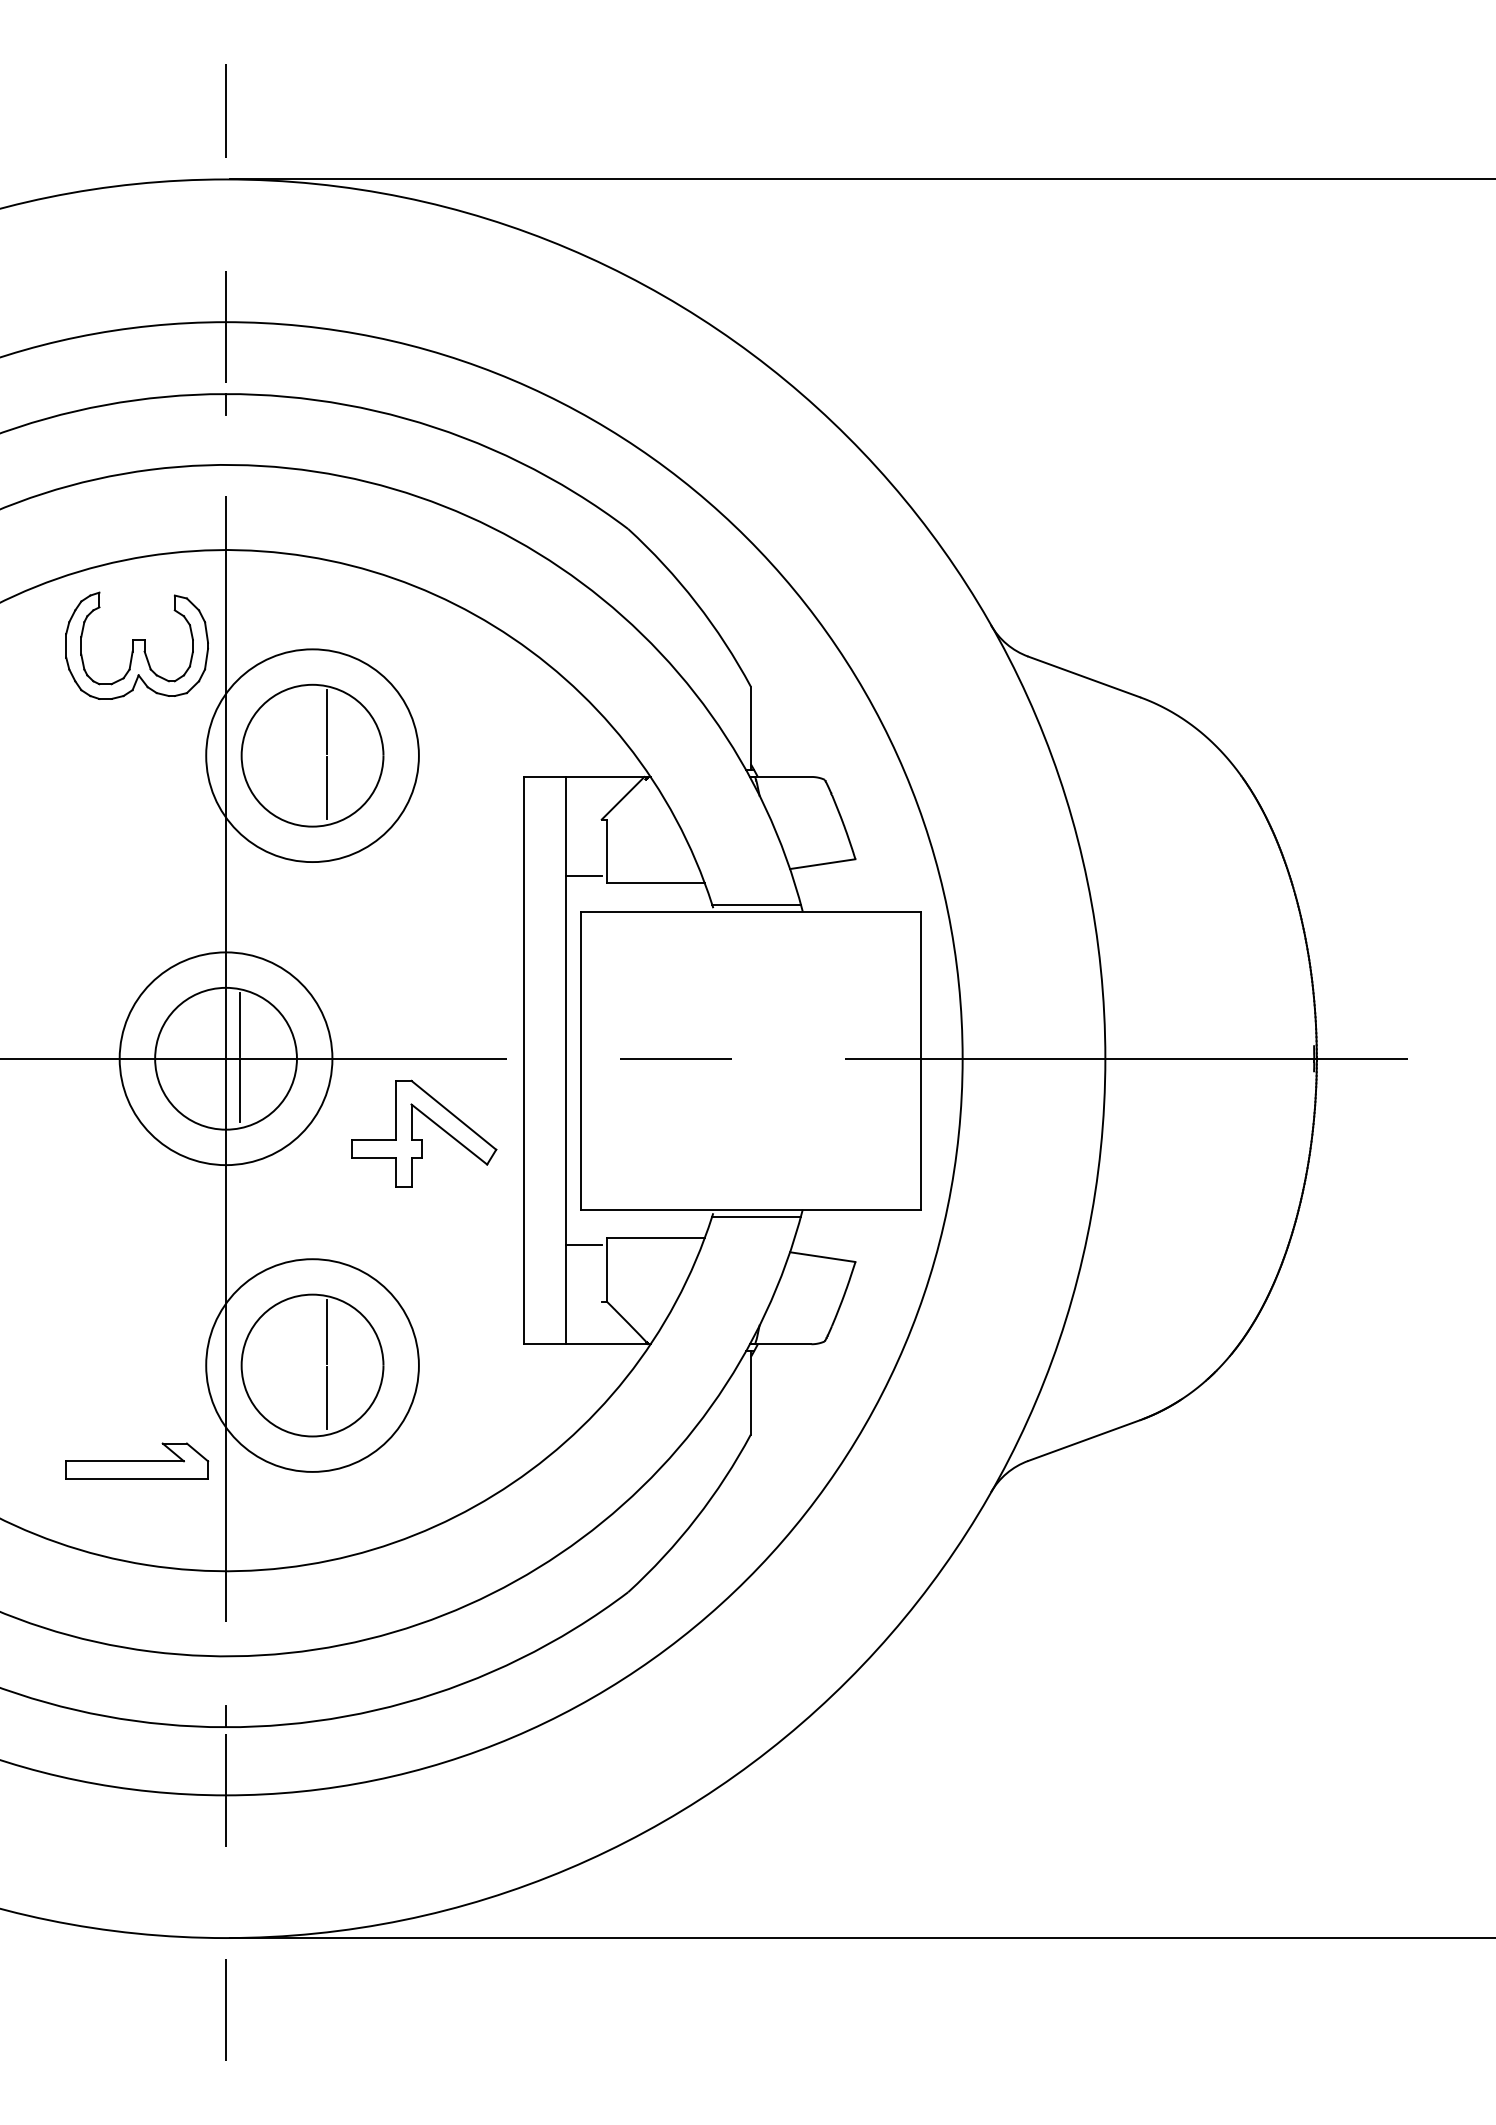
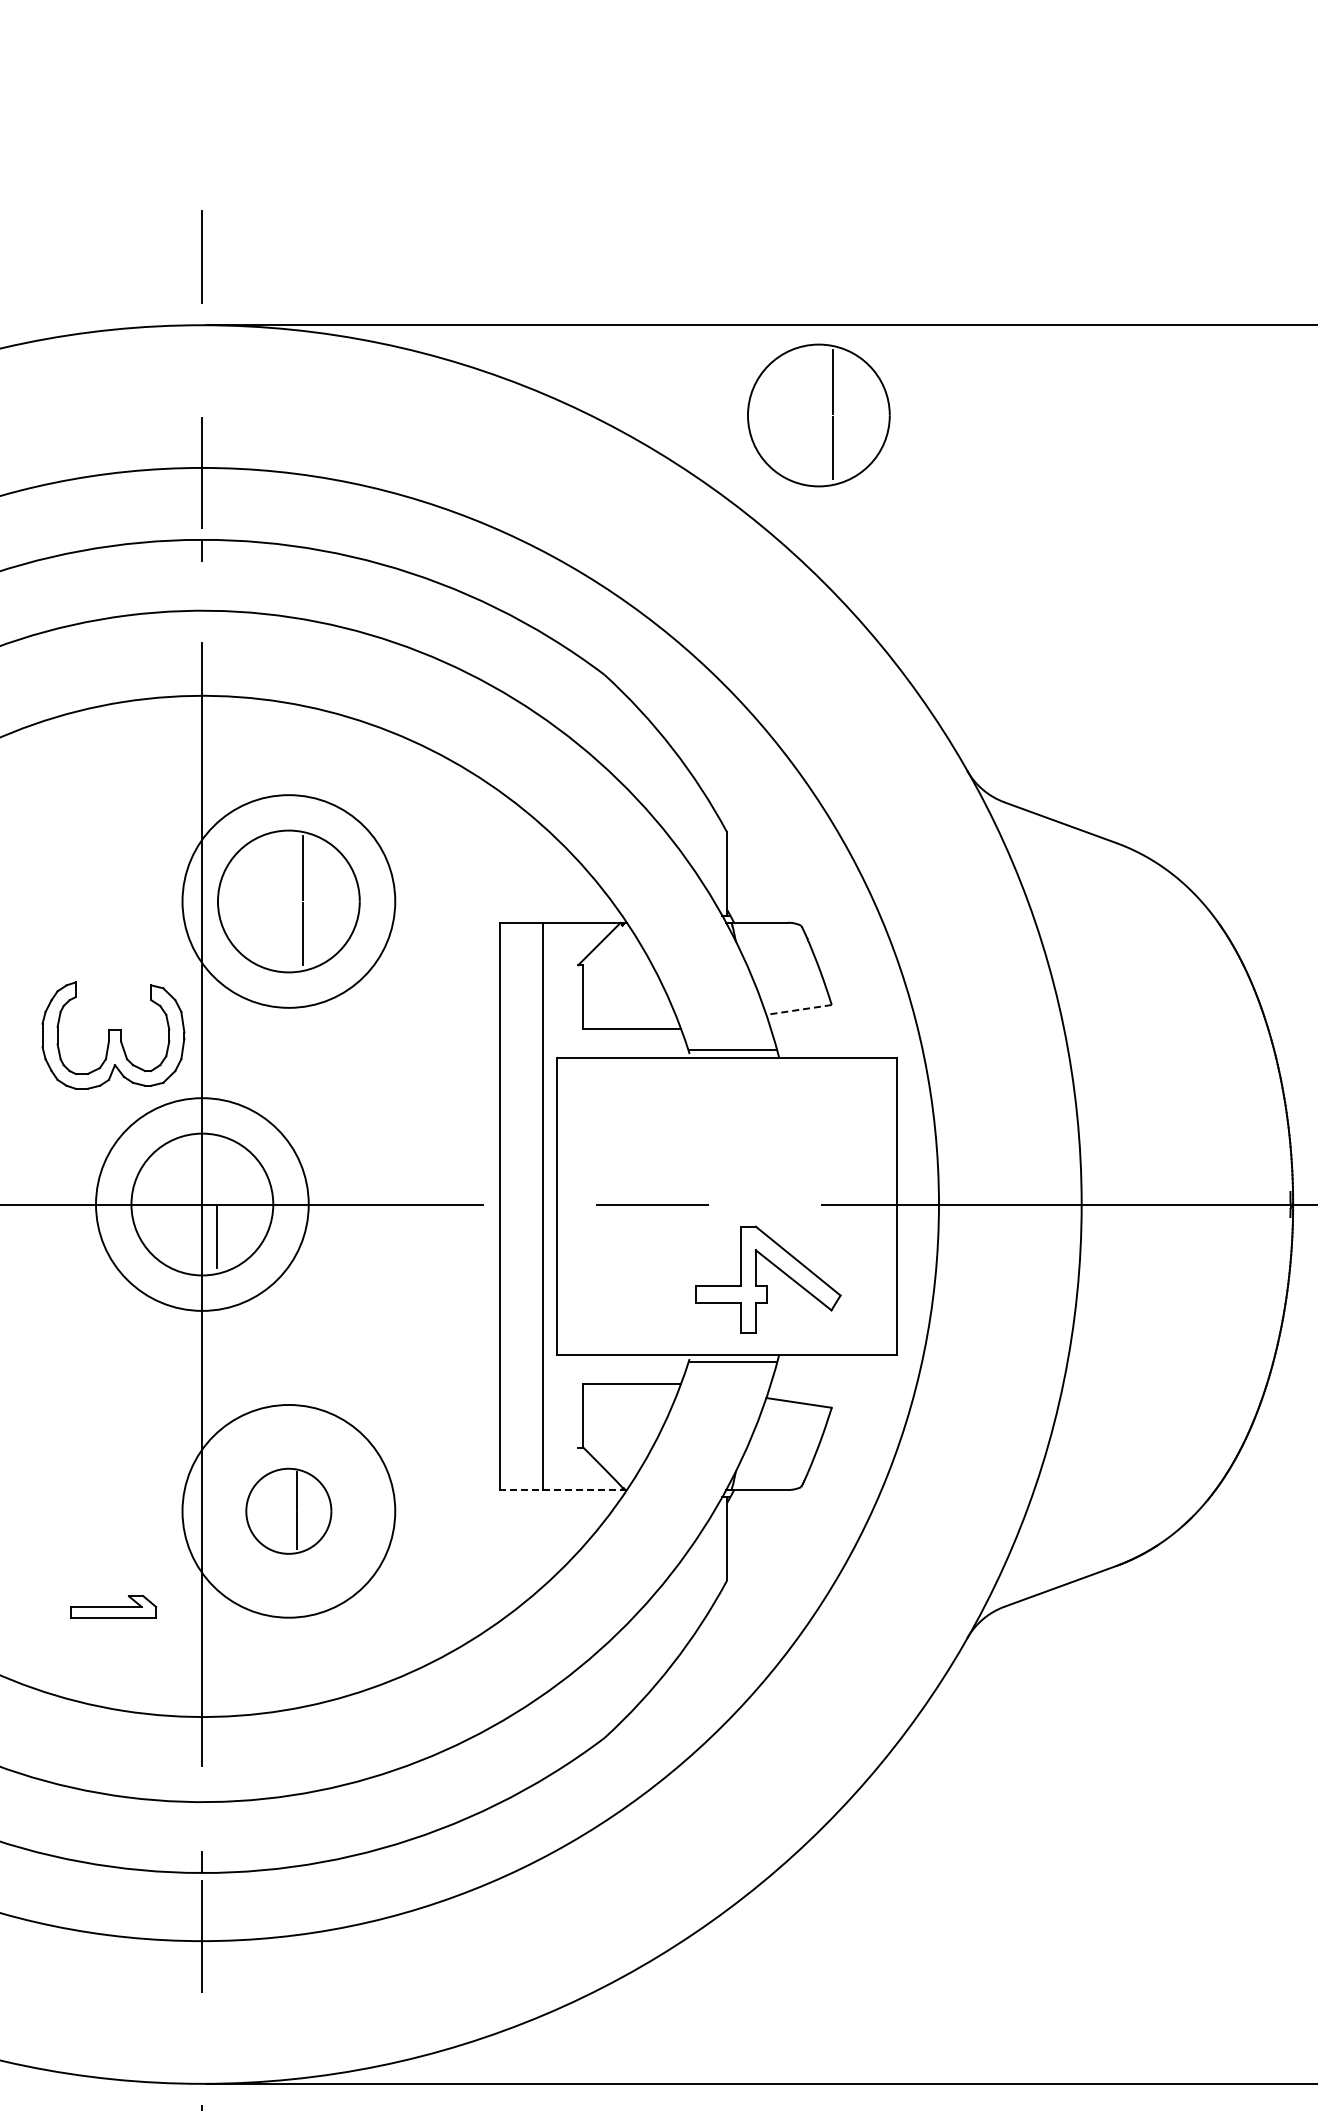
part: (842, 269) -> (818, 415), added
part: (136, 645) -> (112, 1035), moved
line: (822, 864) -> (798, 1010), solid -> dashed
line: (583, 876) -> (559, 1022), removed
line: (240, 1024) -> (216, 1170), removed
part: (422, 1139) -> (766, 1285), moved
line: (583, 1245) -> (559, 1391), removed
line: (586, 1344) -> (562, 1490), solid -> dashed
part: (312, 1365) -> (288, 1511), size x0.6
part: (137, 1460) -> (113, 1606), size x0.6

